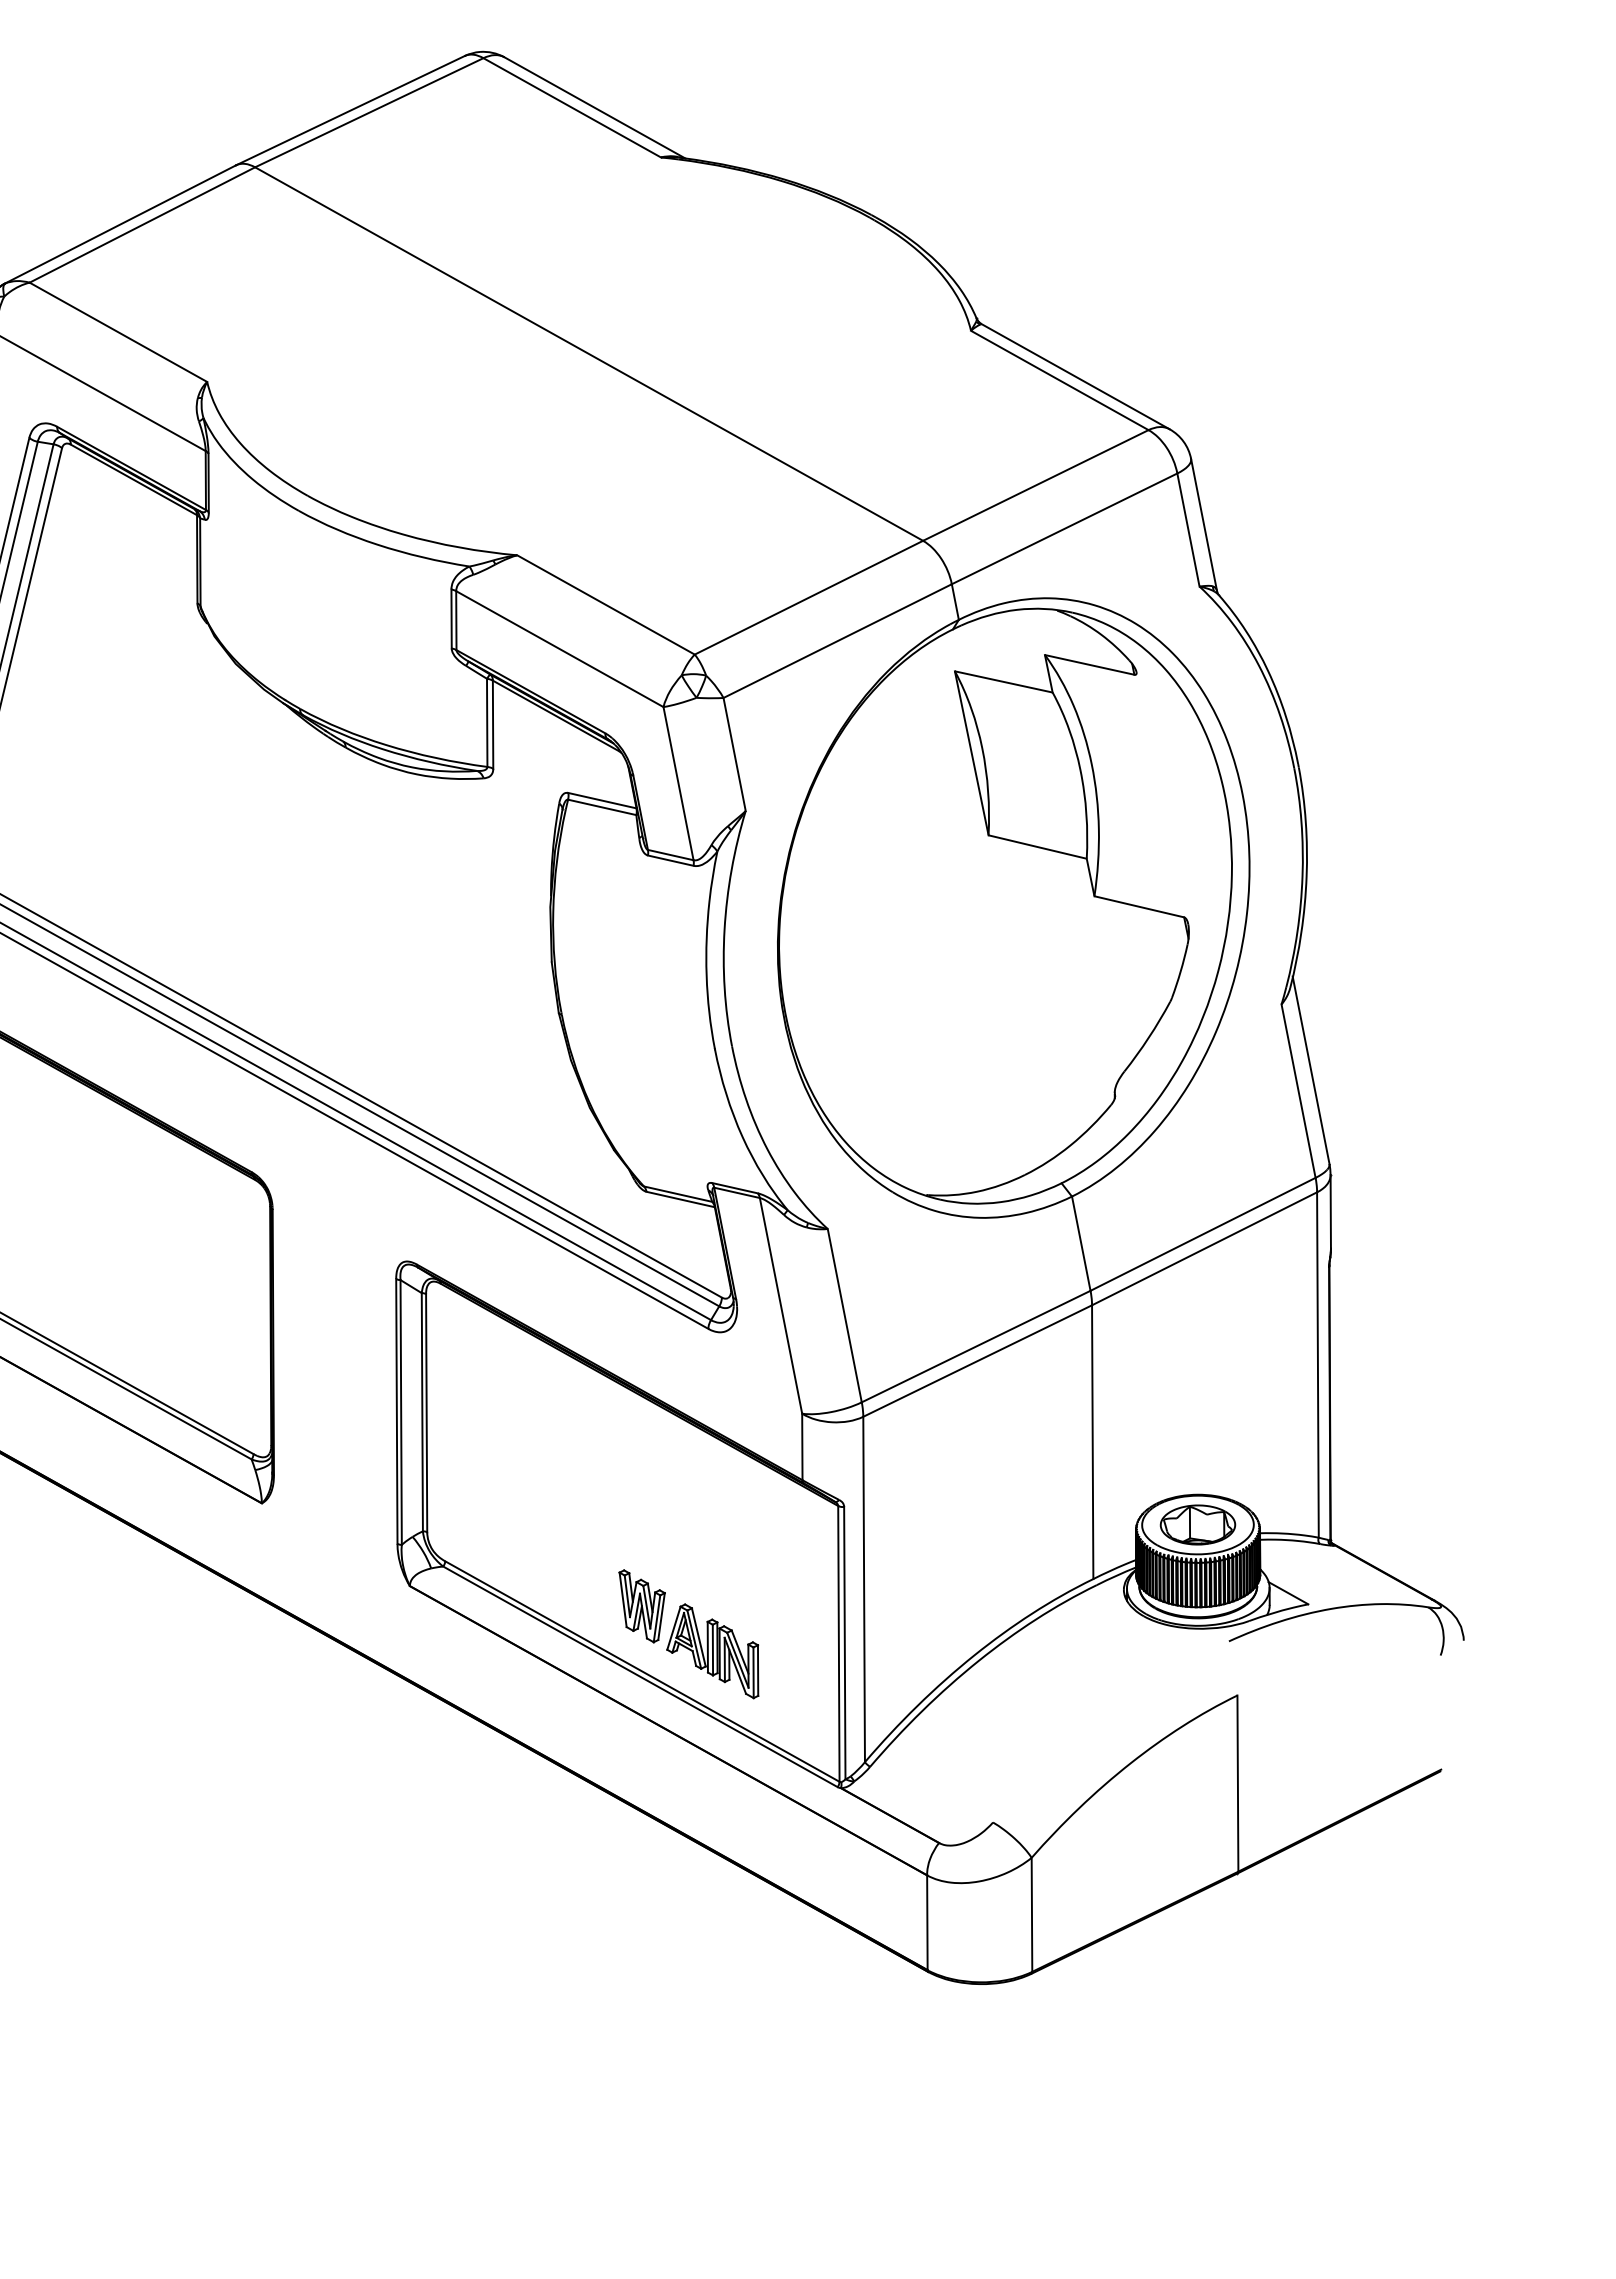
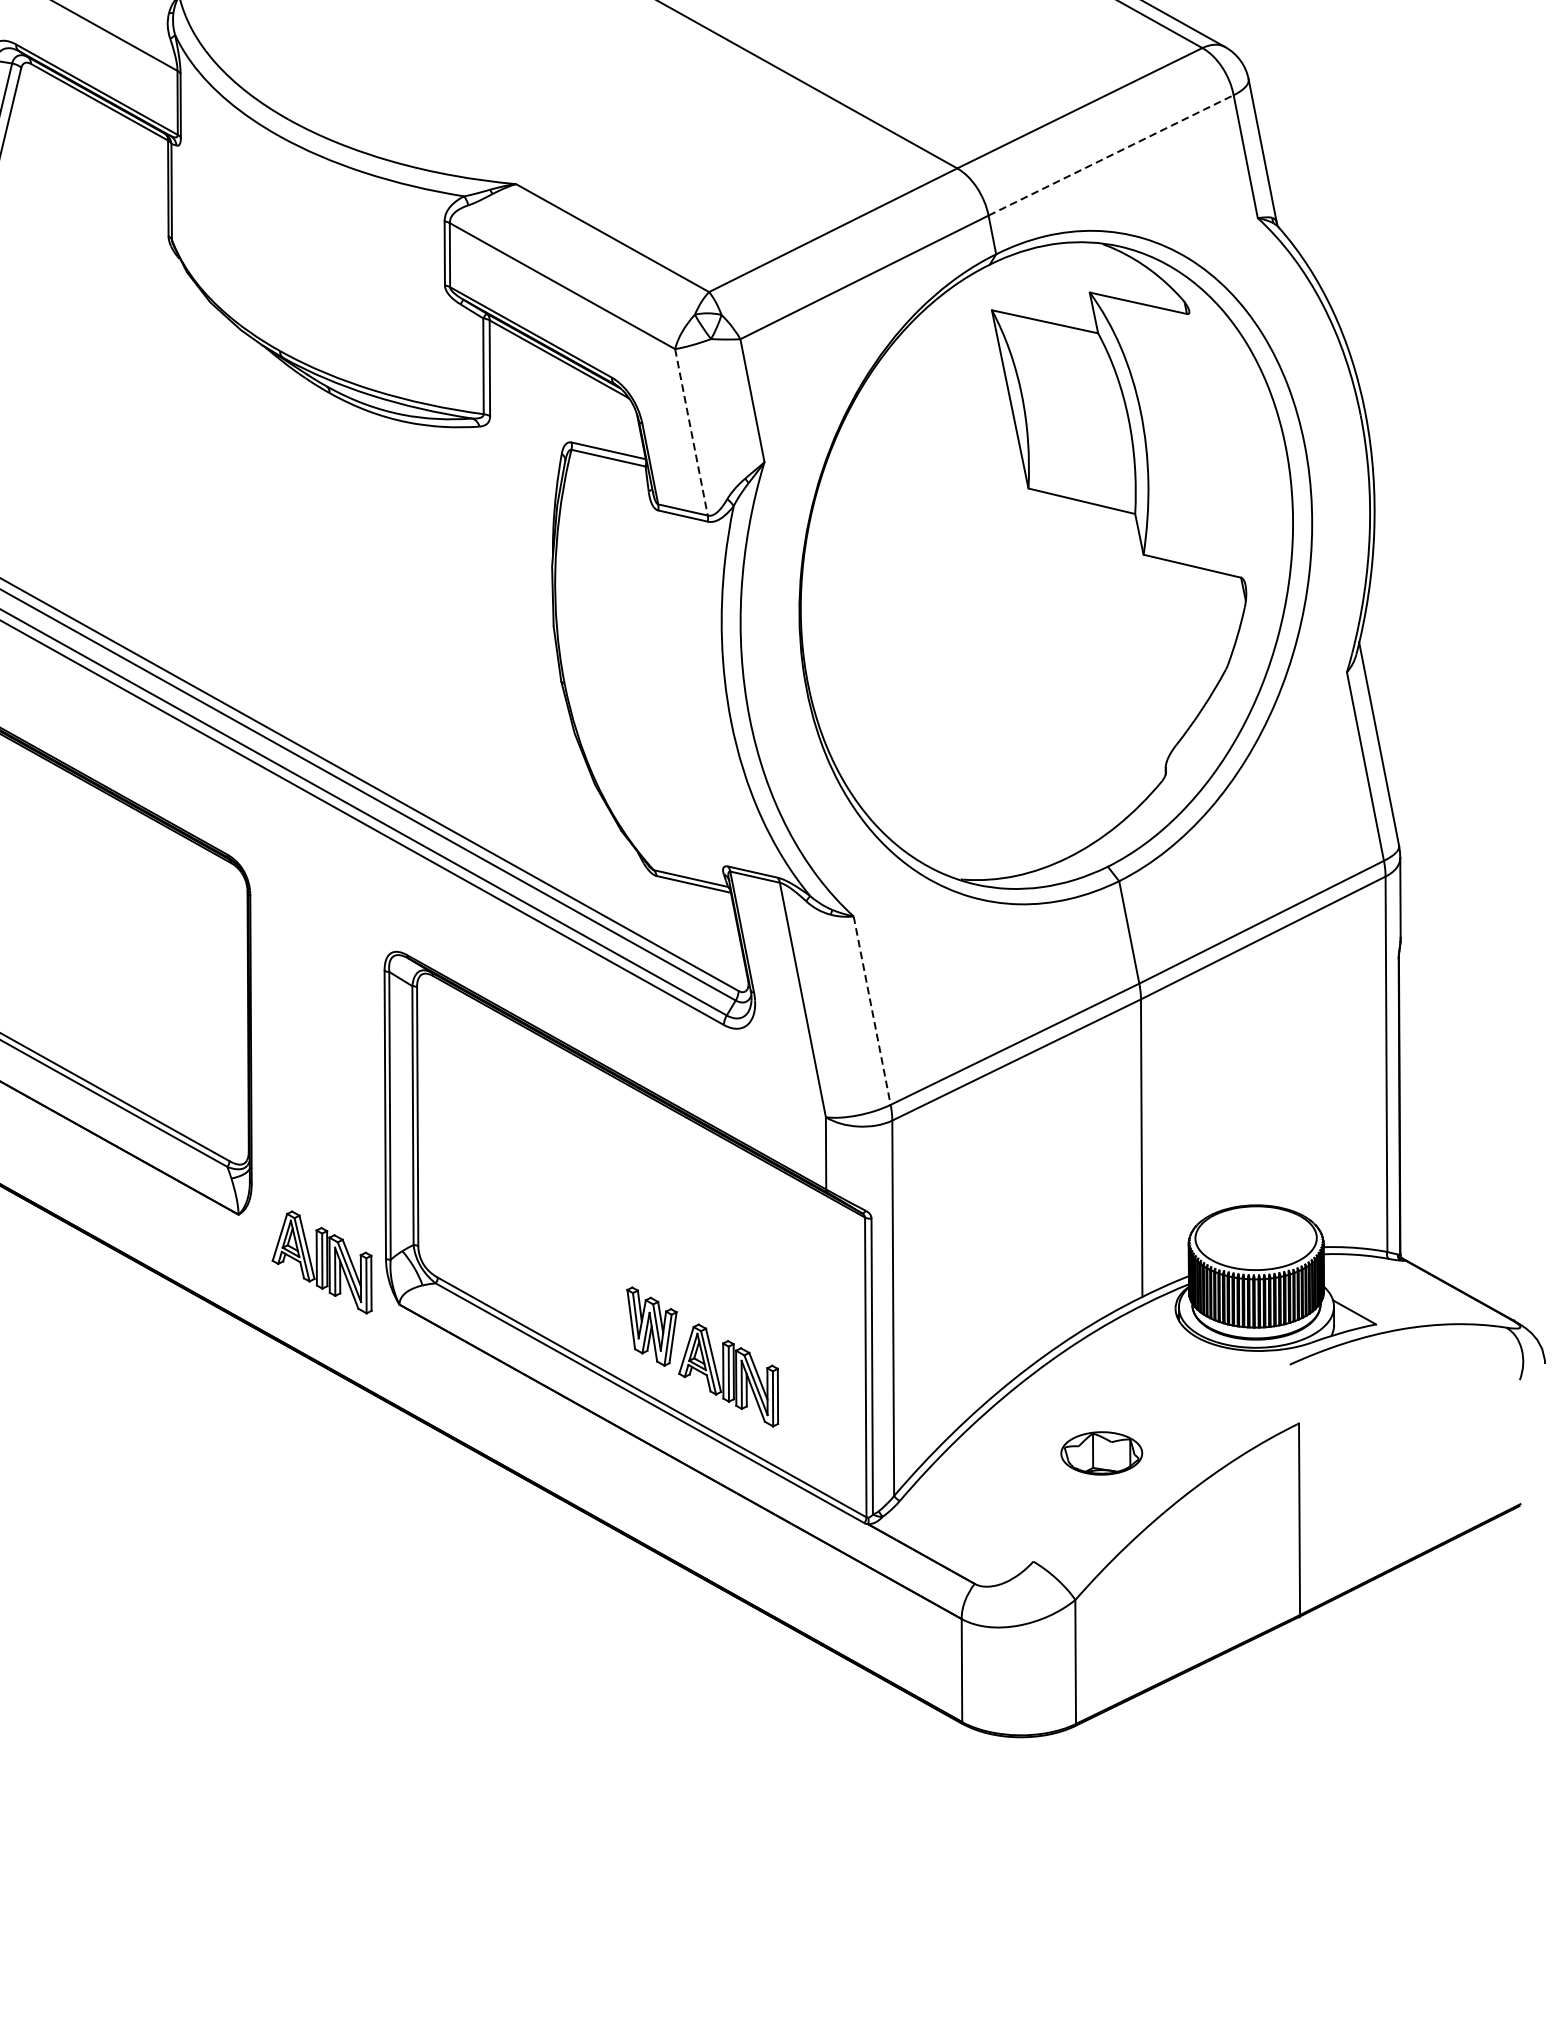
line: (1064, 528) -> (1111, 155), solid -> dashed
line: (678, 784) -> (691, 433), solid -> dashed
line: (844, 1316) -> (871, 1011), solid -> dashed
part: (1197, 1524) -> (1101, 1452), moved
part: (338, 1547) -> (321, 1262), added

